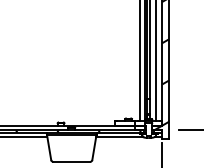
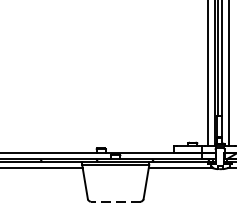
line: (71, 161) -> (115, 201), solid -> dashed

